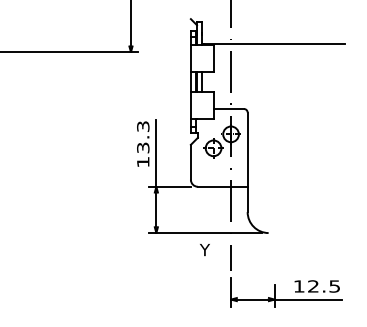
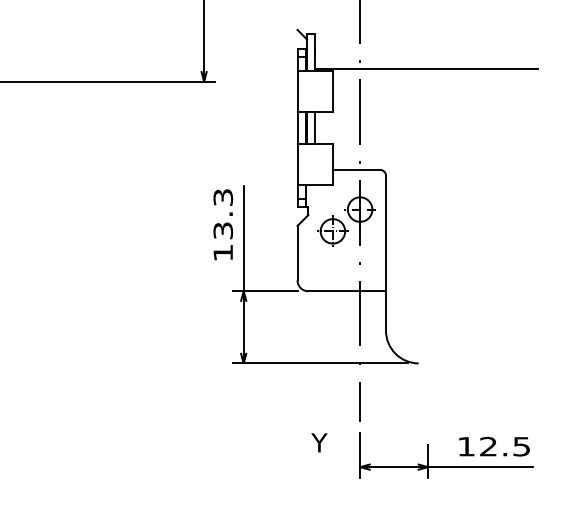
text: (204, 249) -> (318, 442), moved

